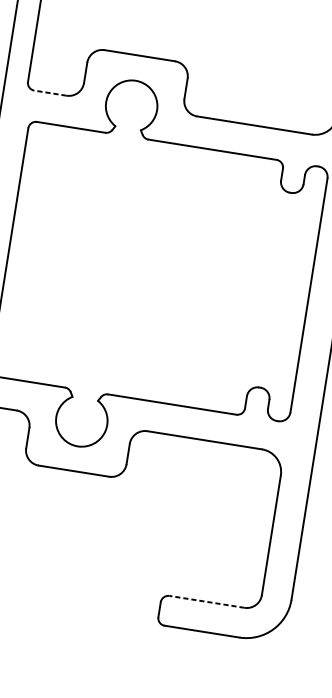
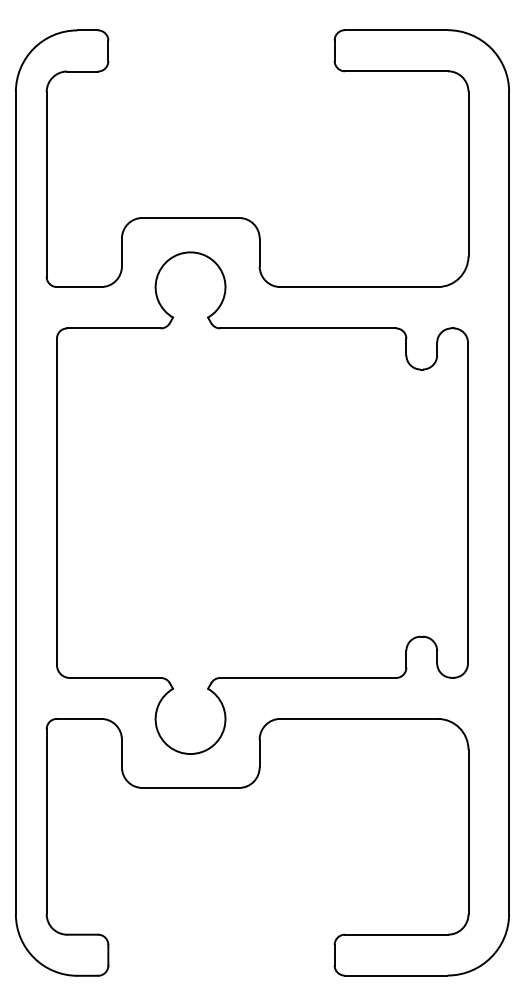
line: (49, 93) -> (78, 287), dashed -> solid
line: (207, 601) -> (396, 934), dashed -> solid

